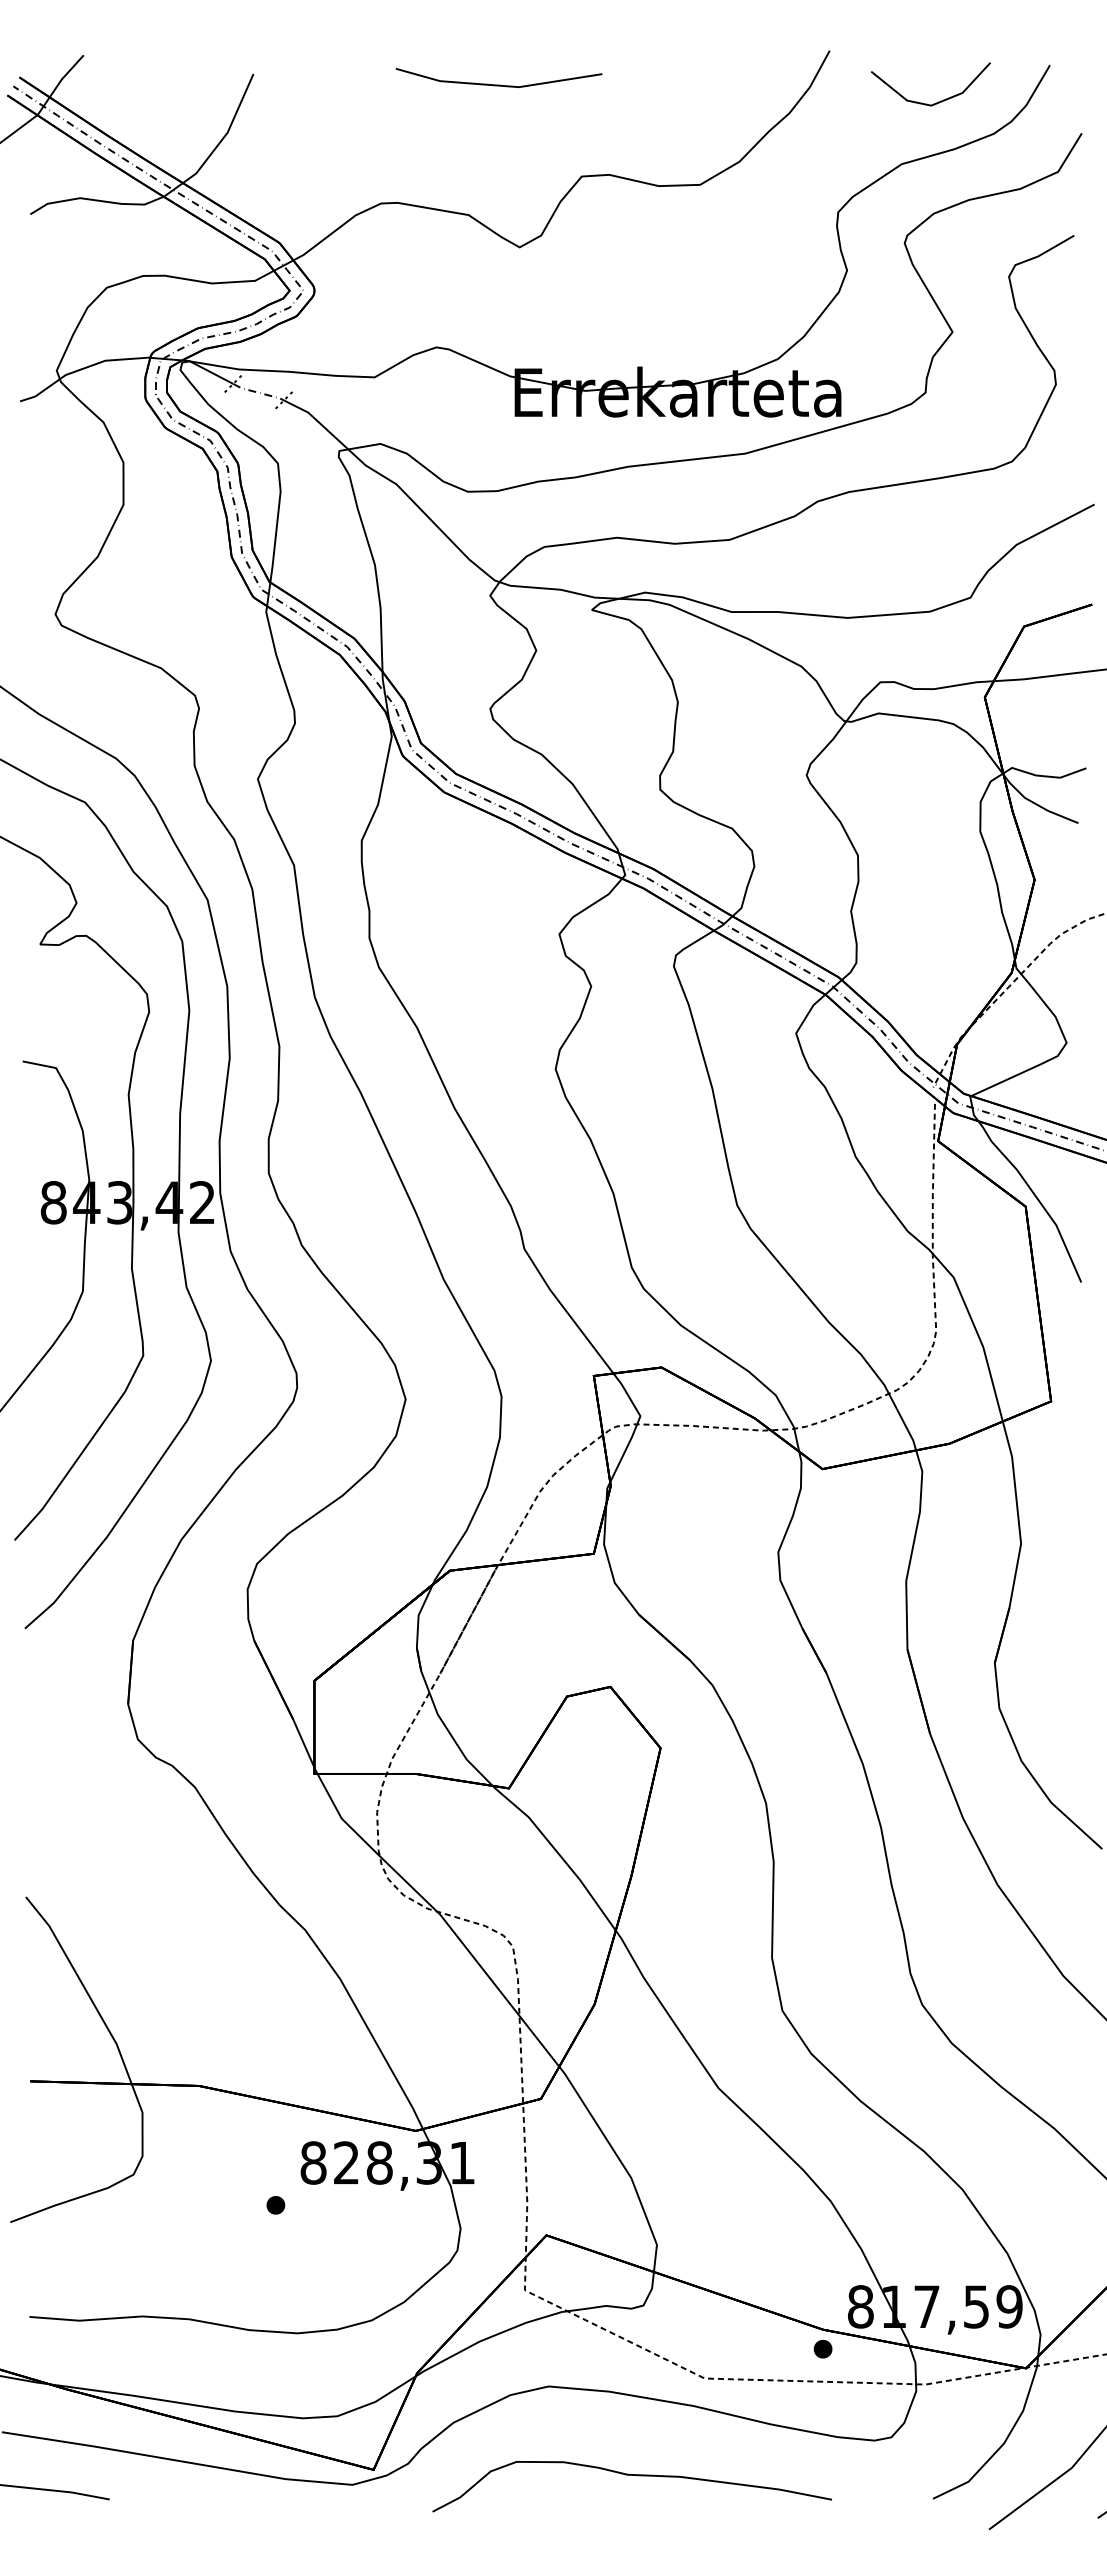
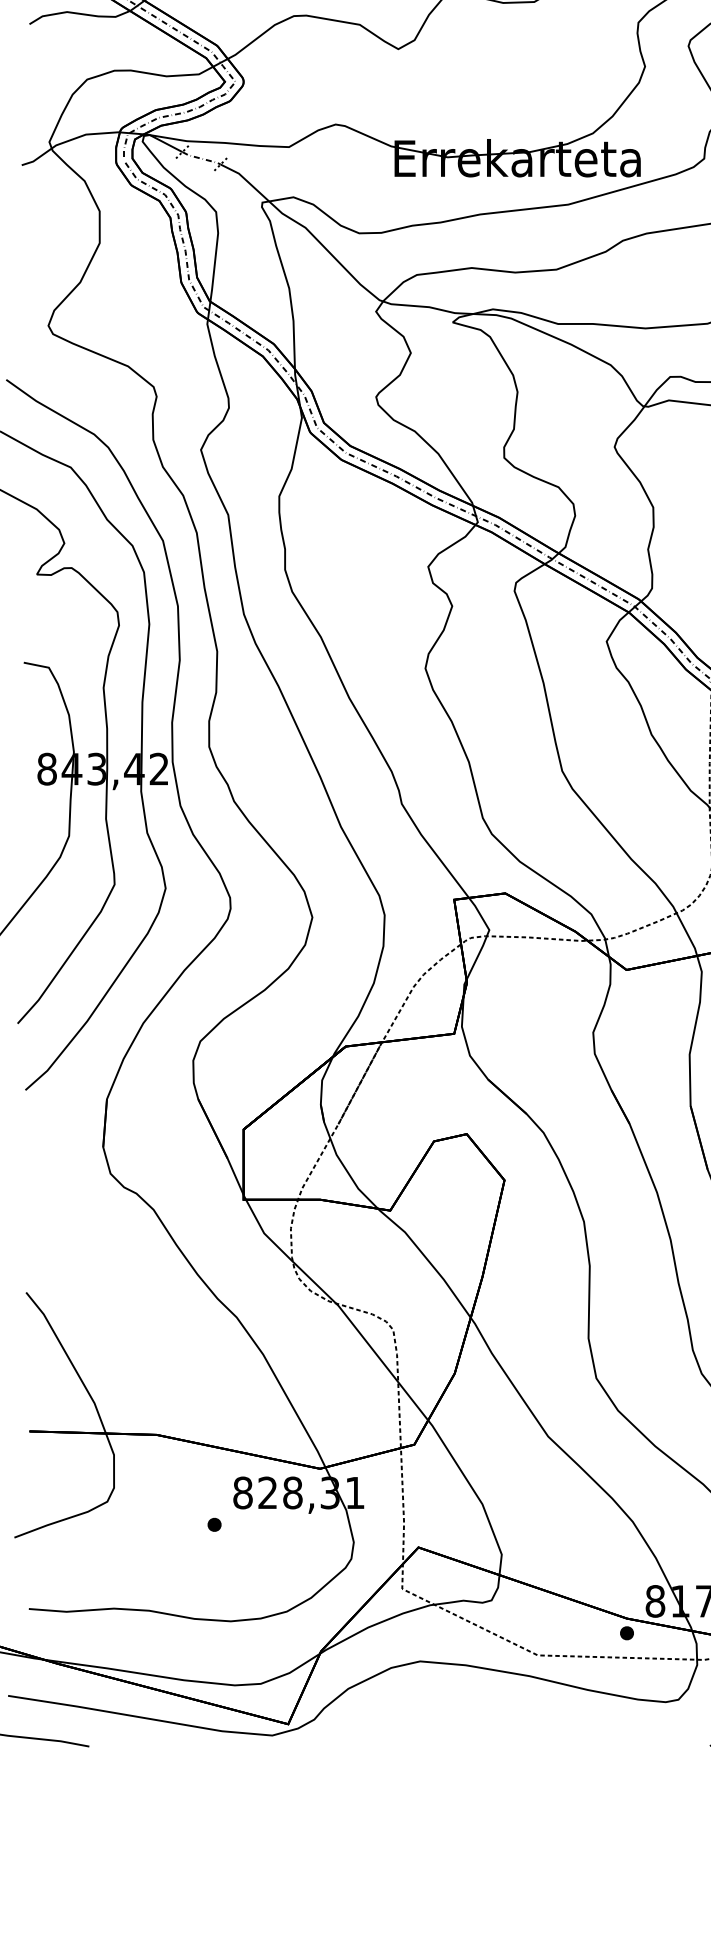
curve: (631, 2475) -> (482, 1728), removed

